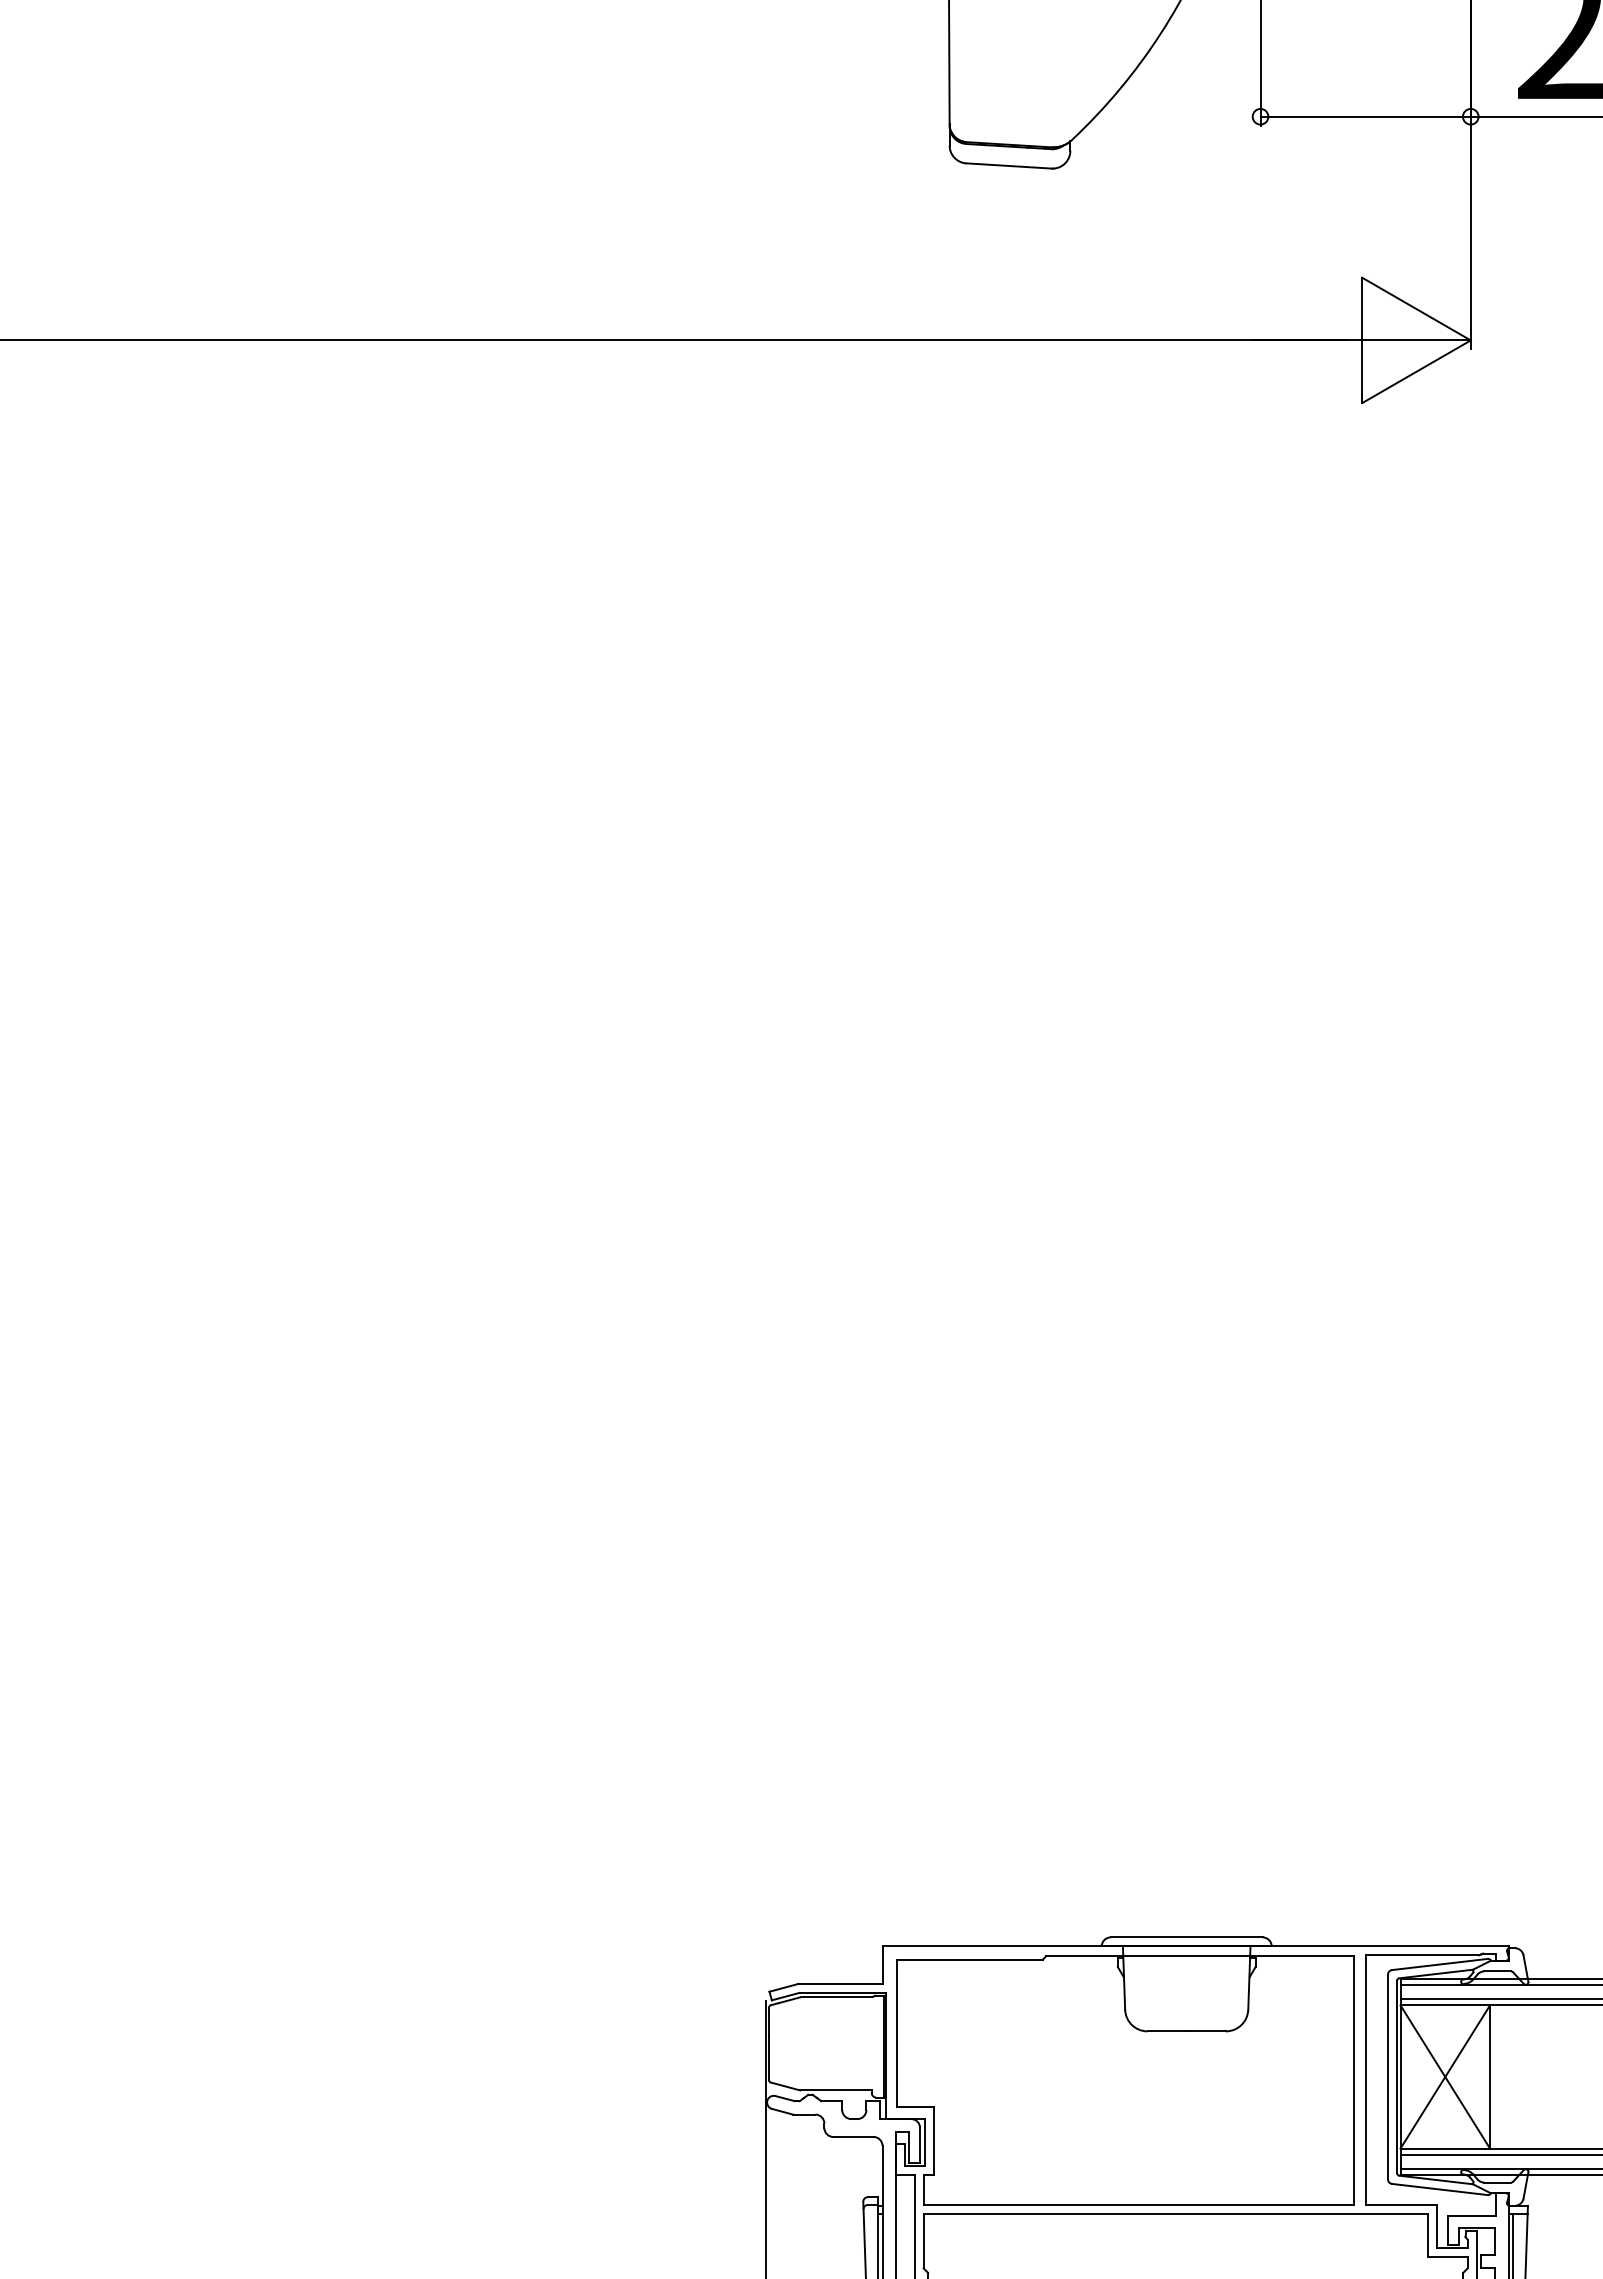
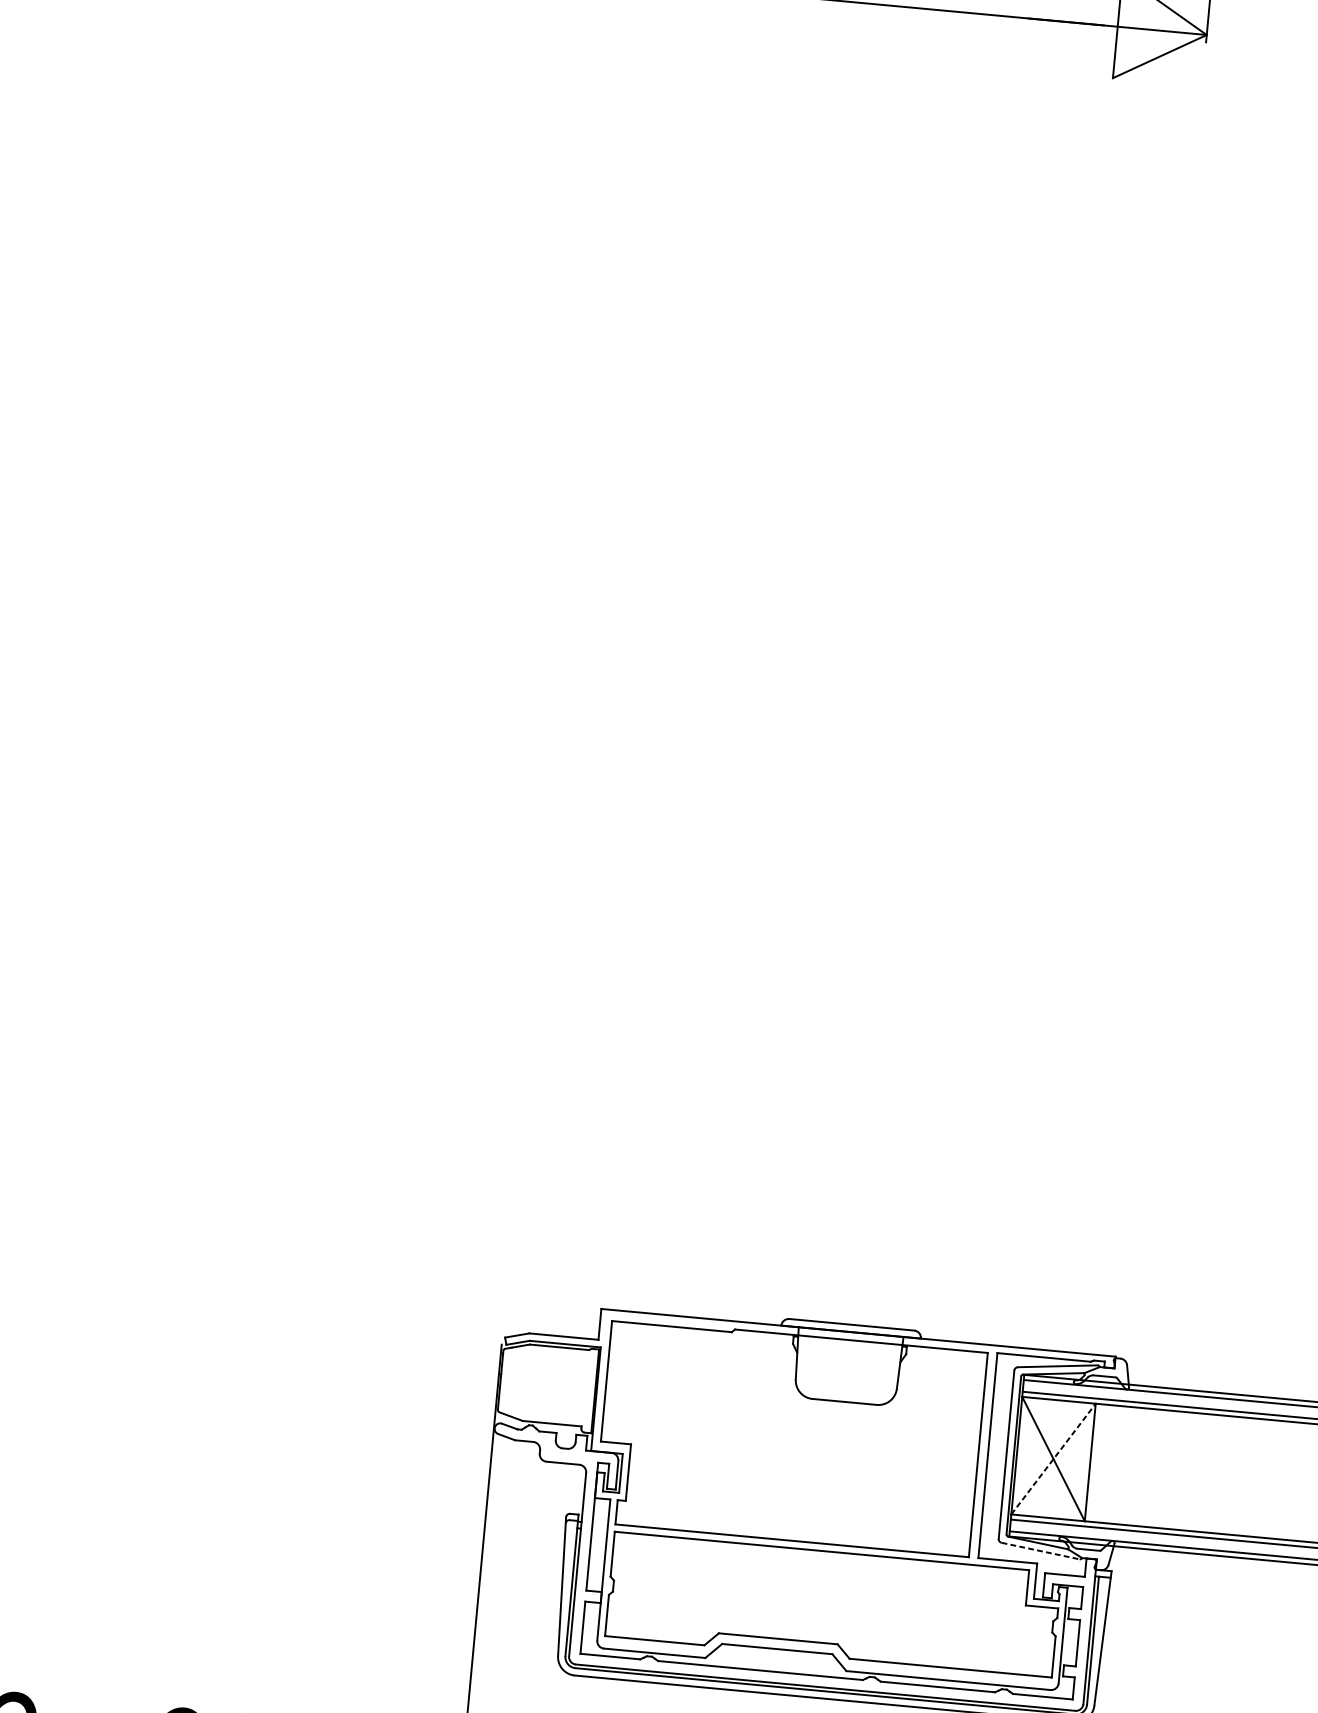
line: (1445, 2076) -> (1053, 1458), solid -> dashed
line: (1440, 2189) -> (1041, 1551), solid -> dashed

